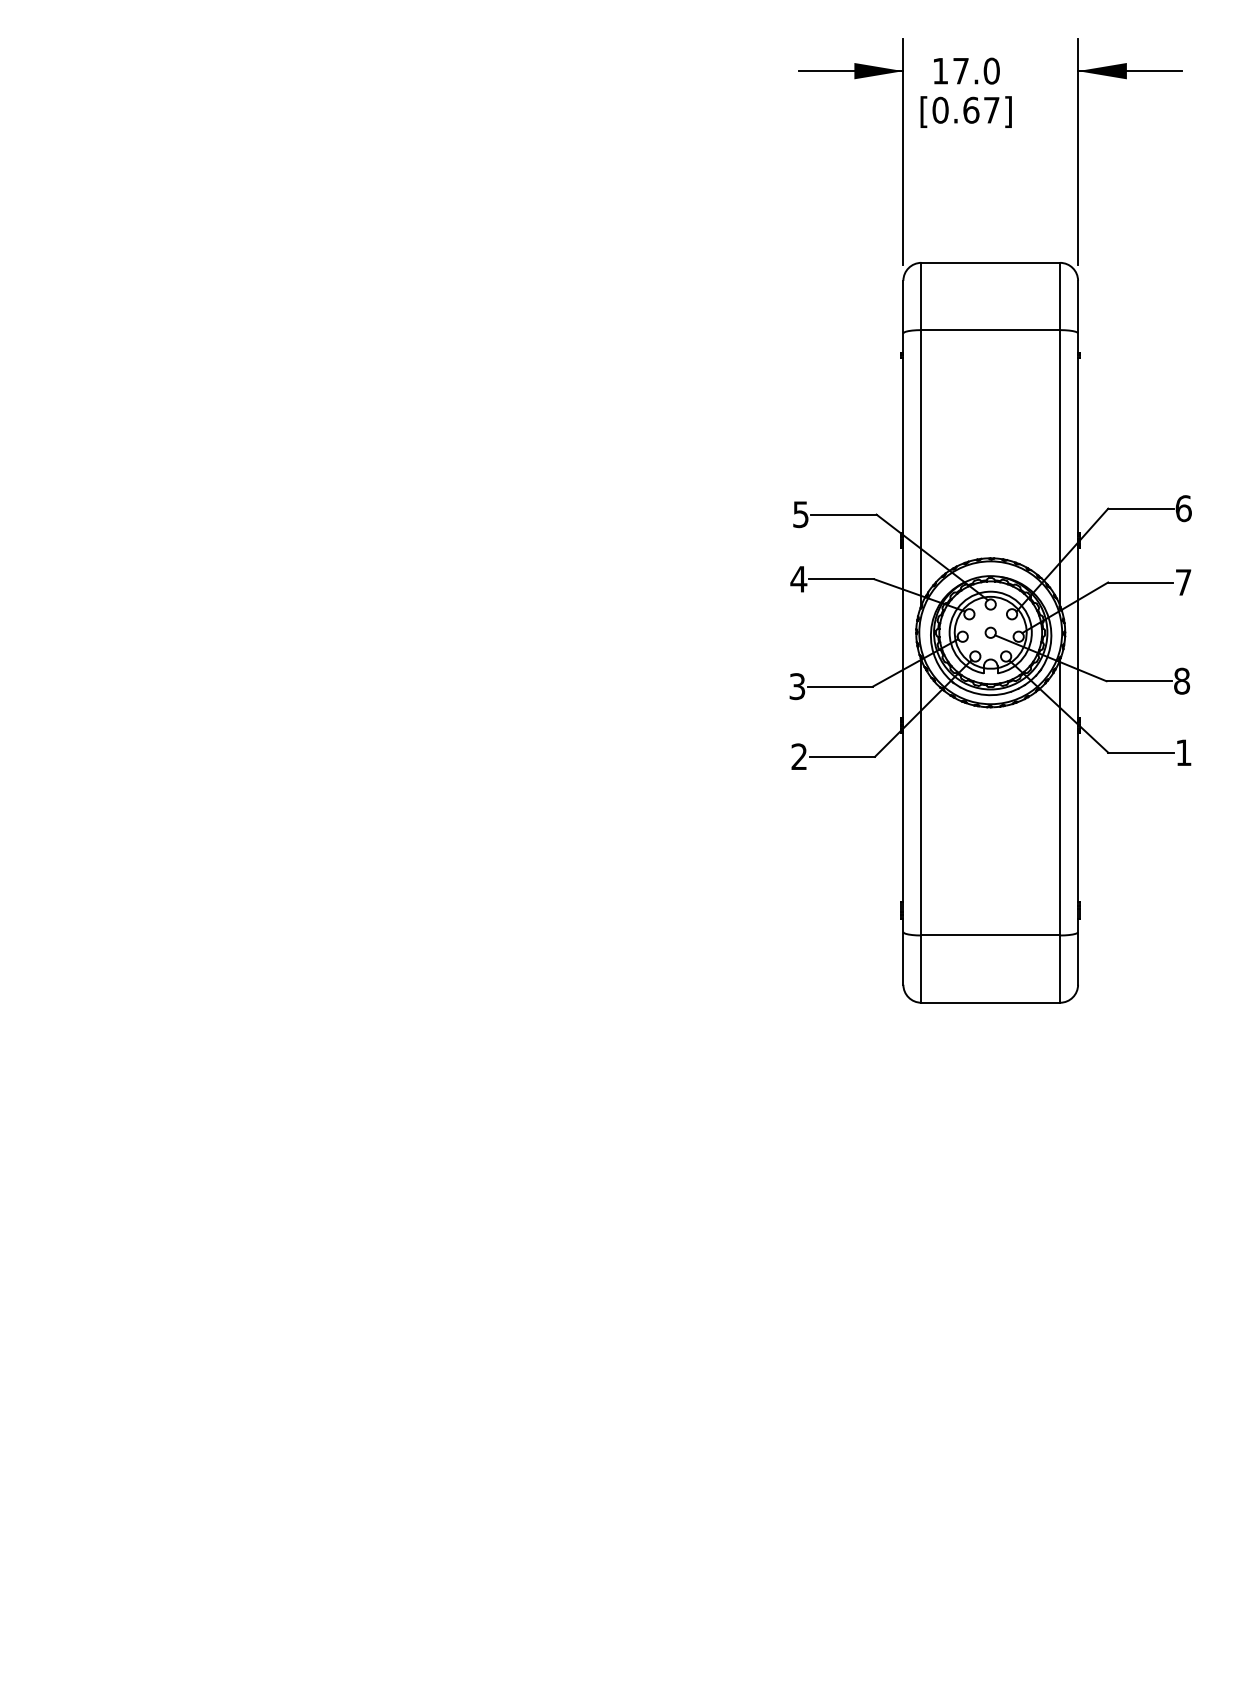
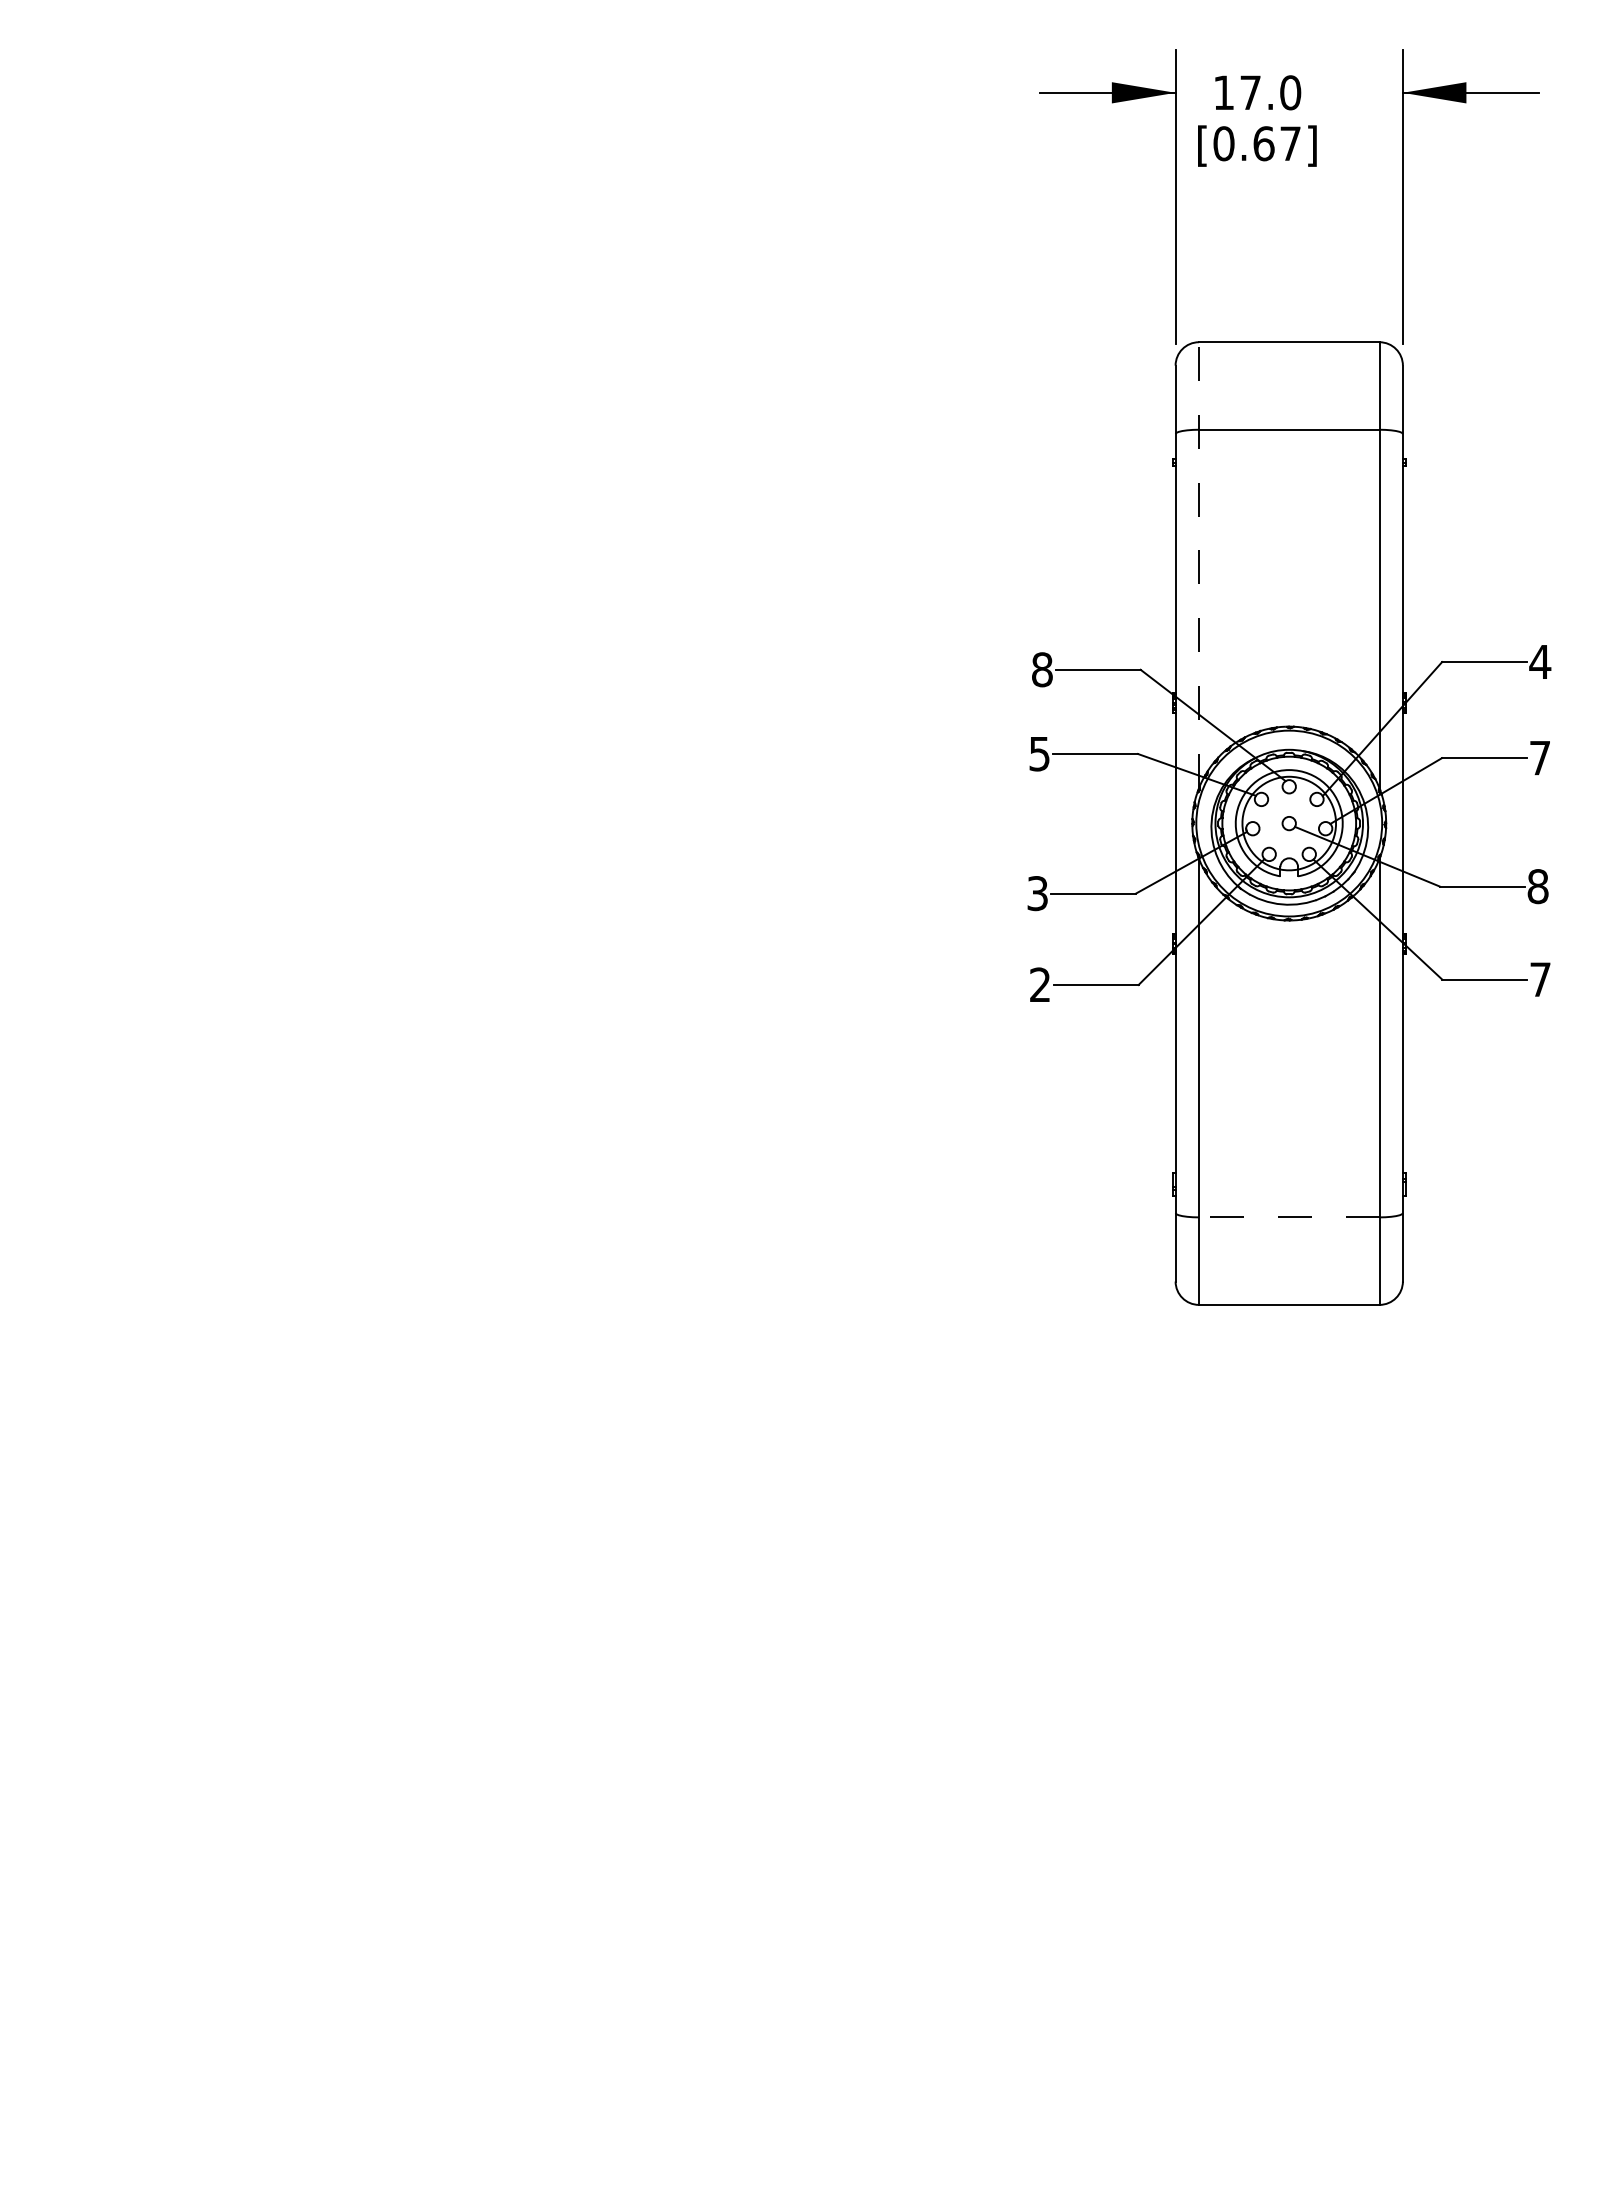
line: (921, 434) -> (1199, 565), solid -> dashed
text: (1183, 508) -> (1540, 661), 6 -> 4
text: (801, 514) -> (1042, 669), 5 -> 8
text: (798, 579) -> (1039, 754), 4 -> 5
text: (1183, 752) -> (1540, 979), 1 -> 7
line: (990, 935) -> (1288, 1217), solid -> dashed

